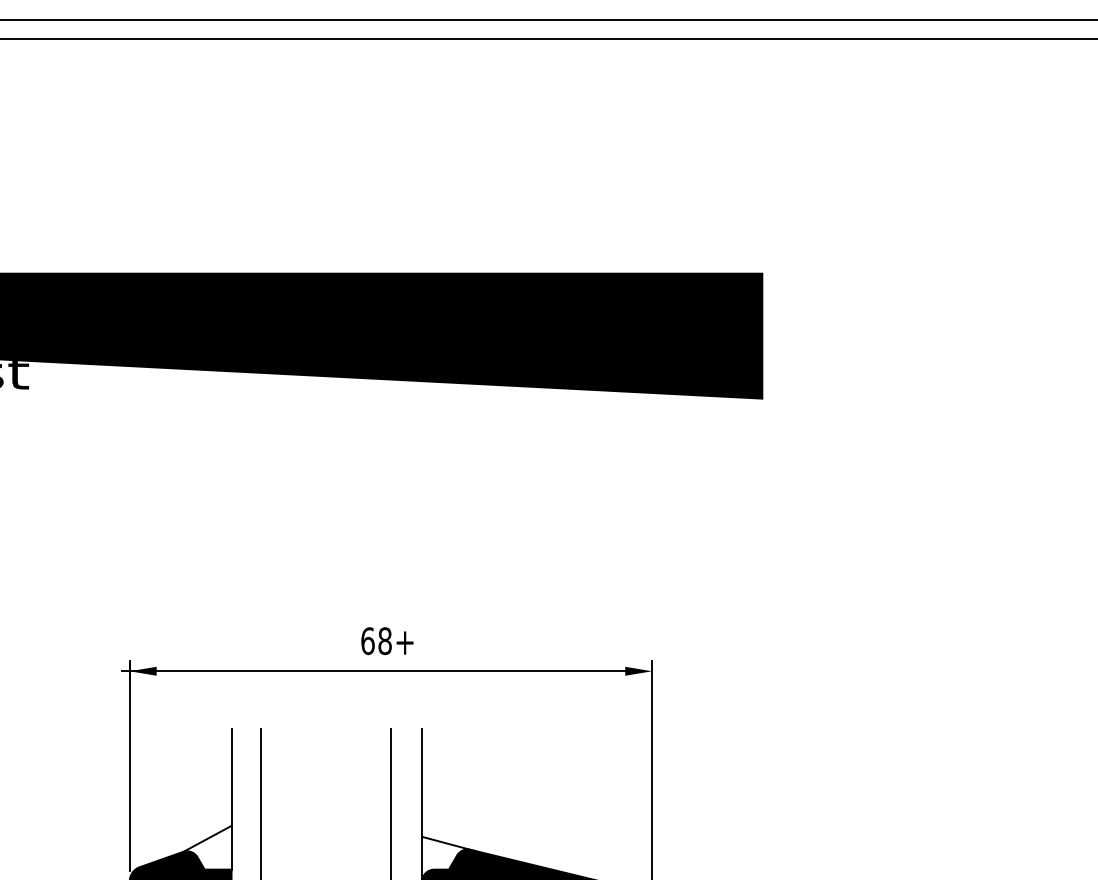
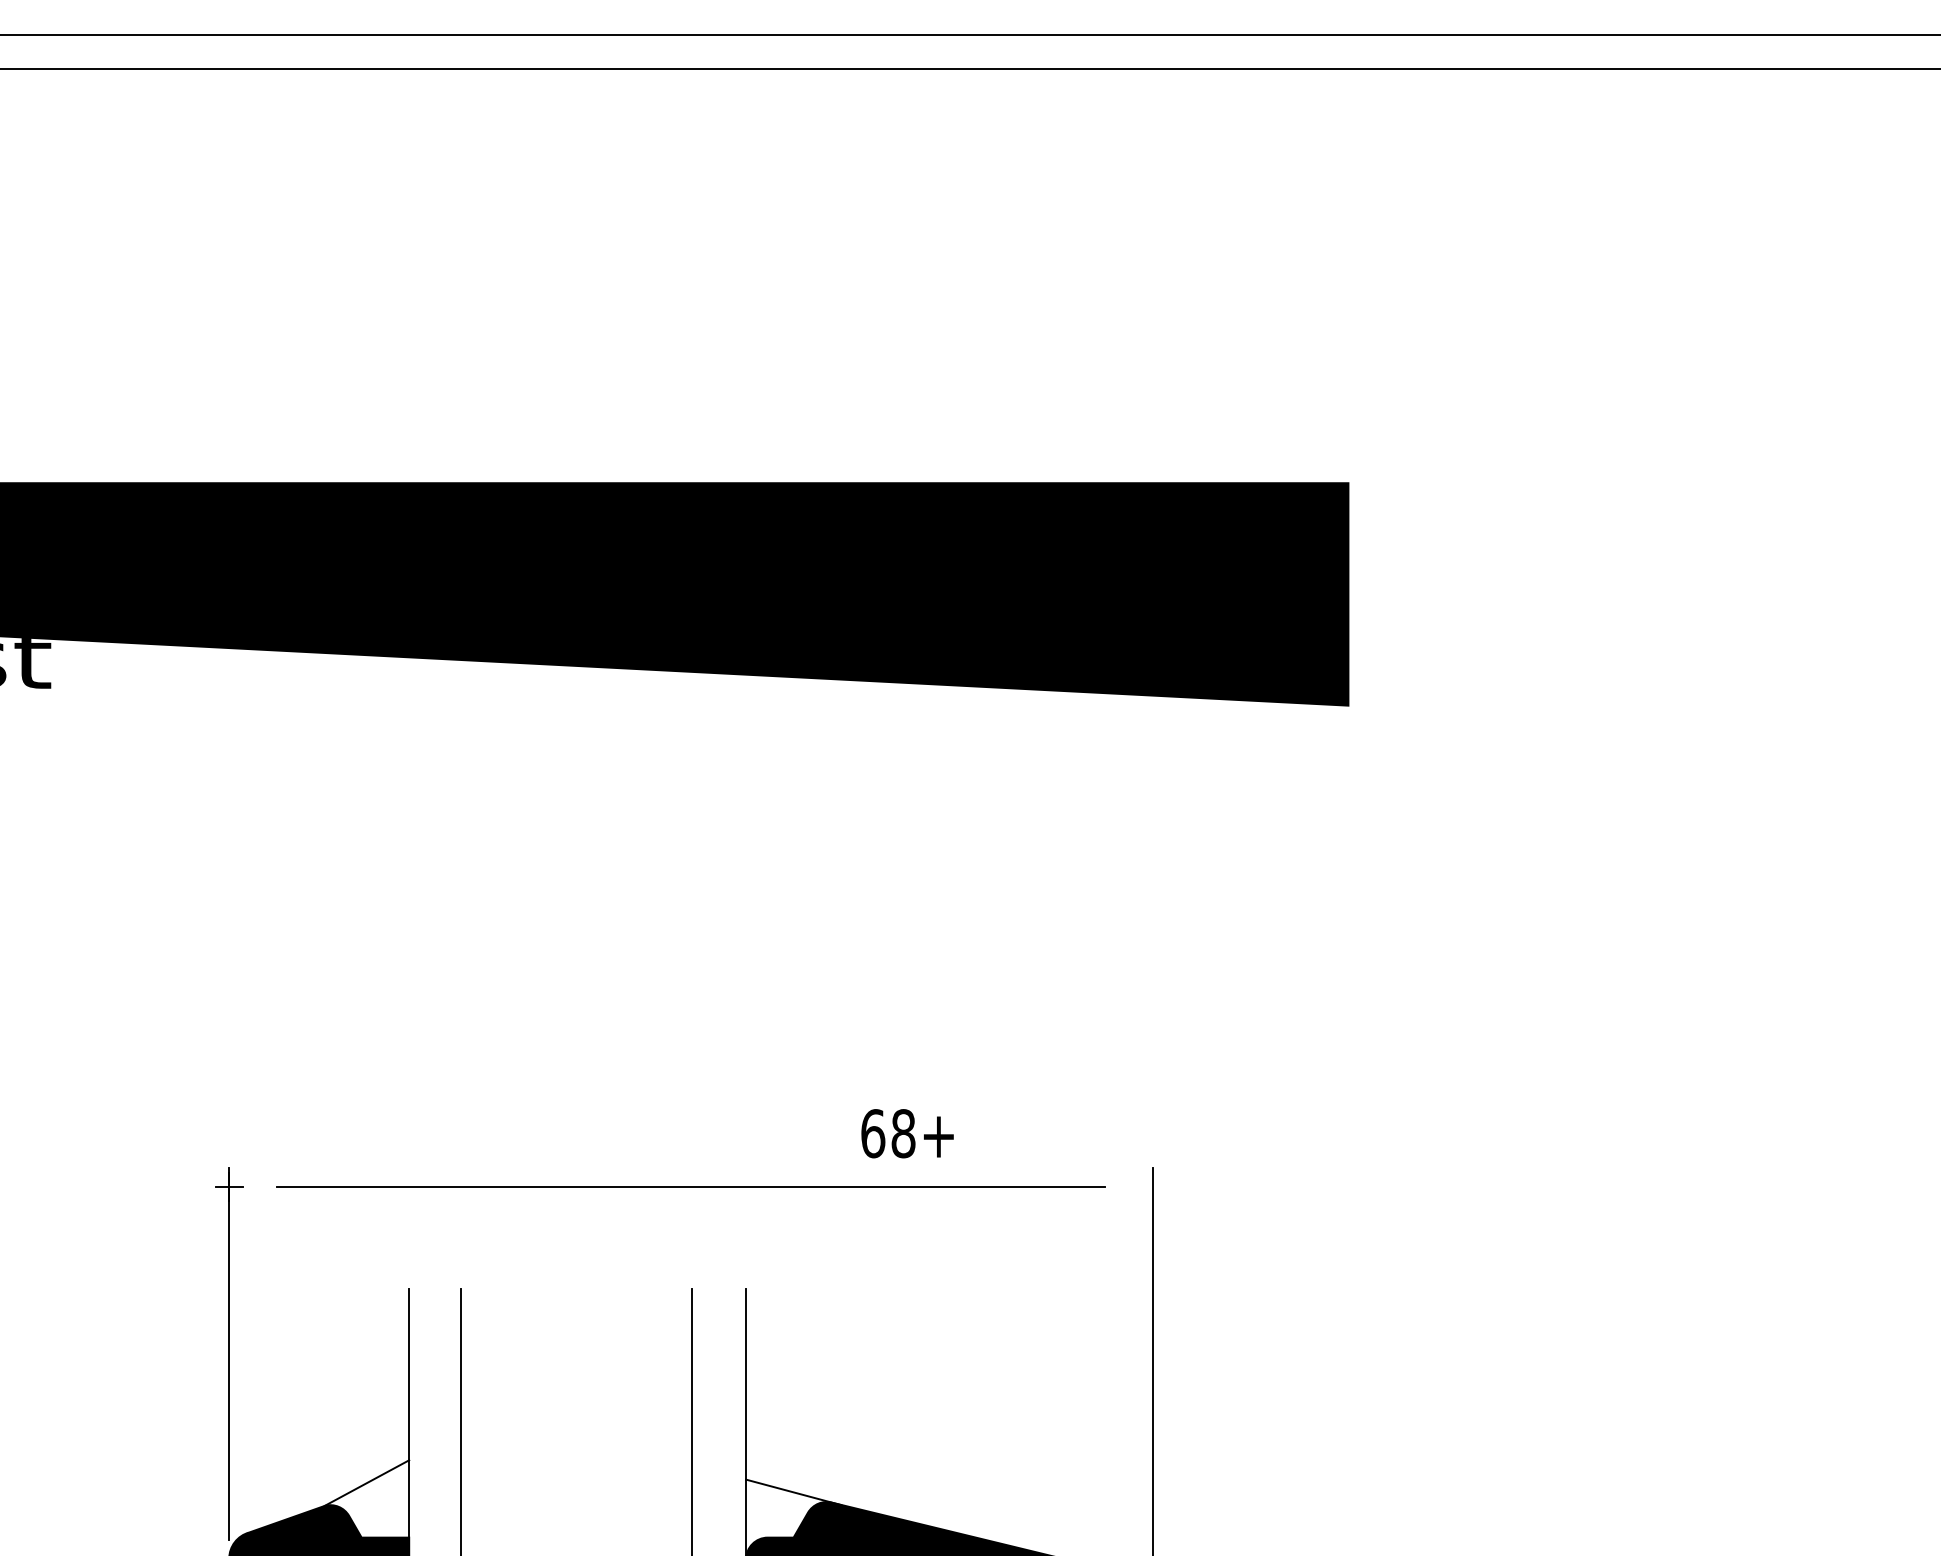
text: (387, 641) -> (907, 1134), moved
fill: (142, 670) -> (251, 1185), removed
fill: (638, 670) -> (1128, 1185), removed

